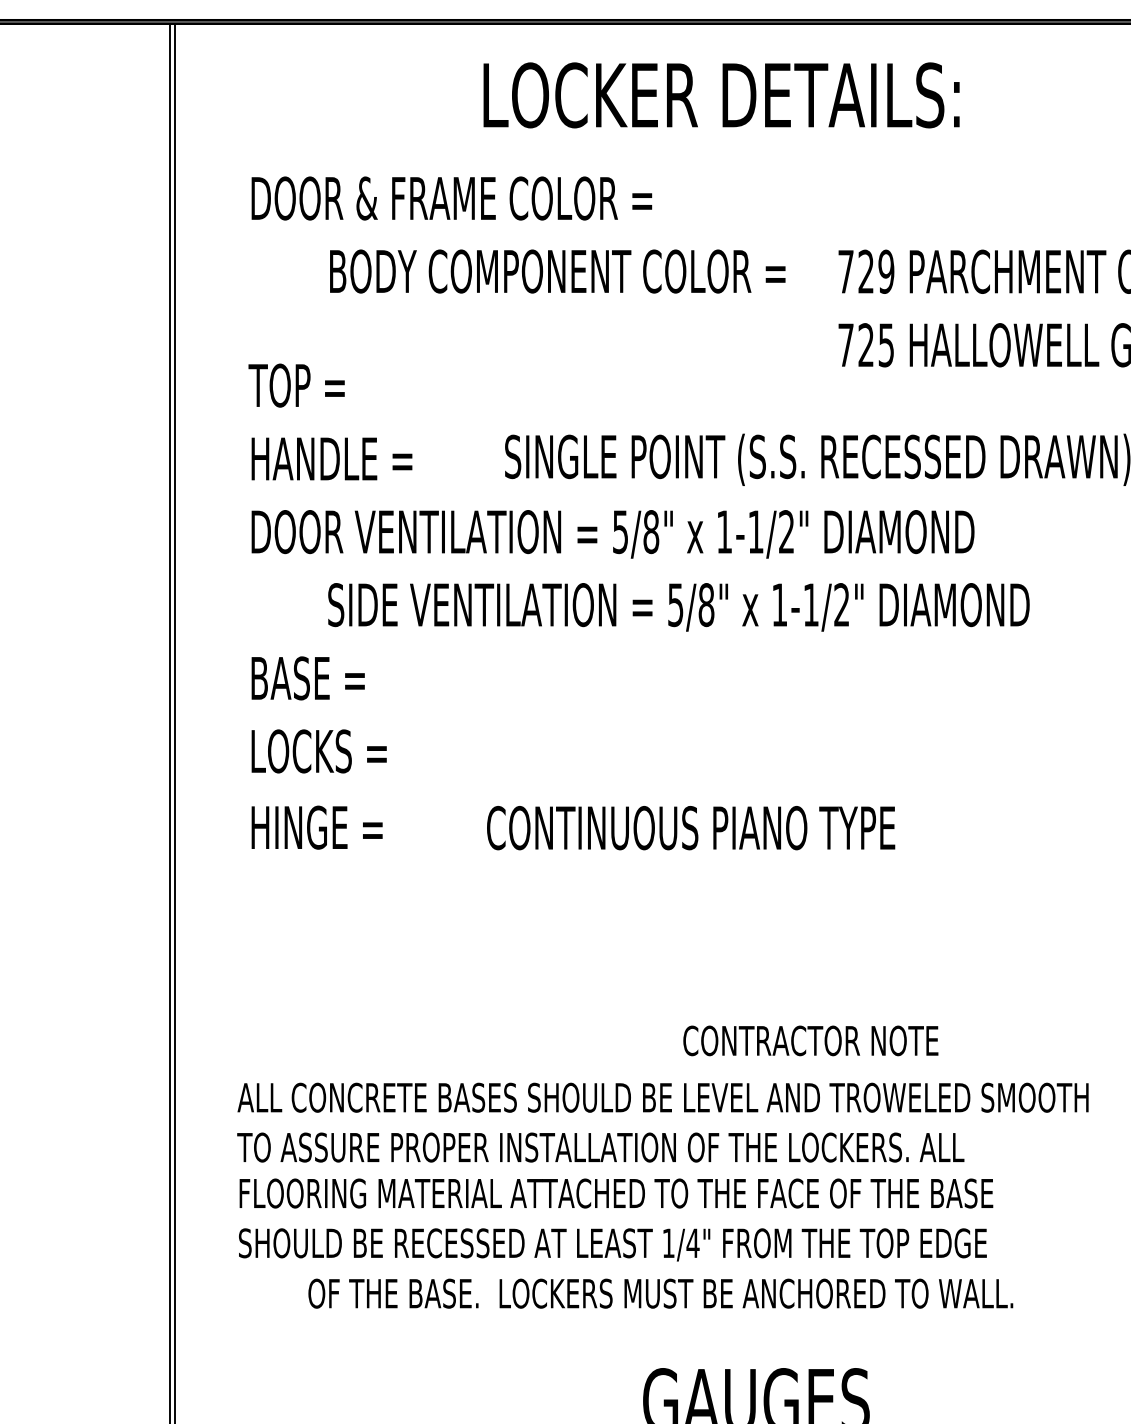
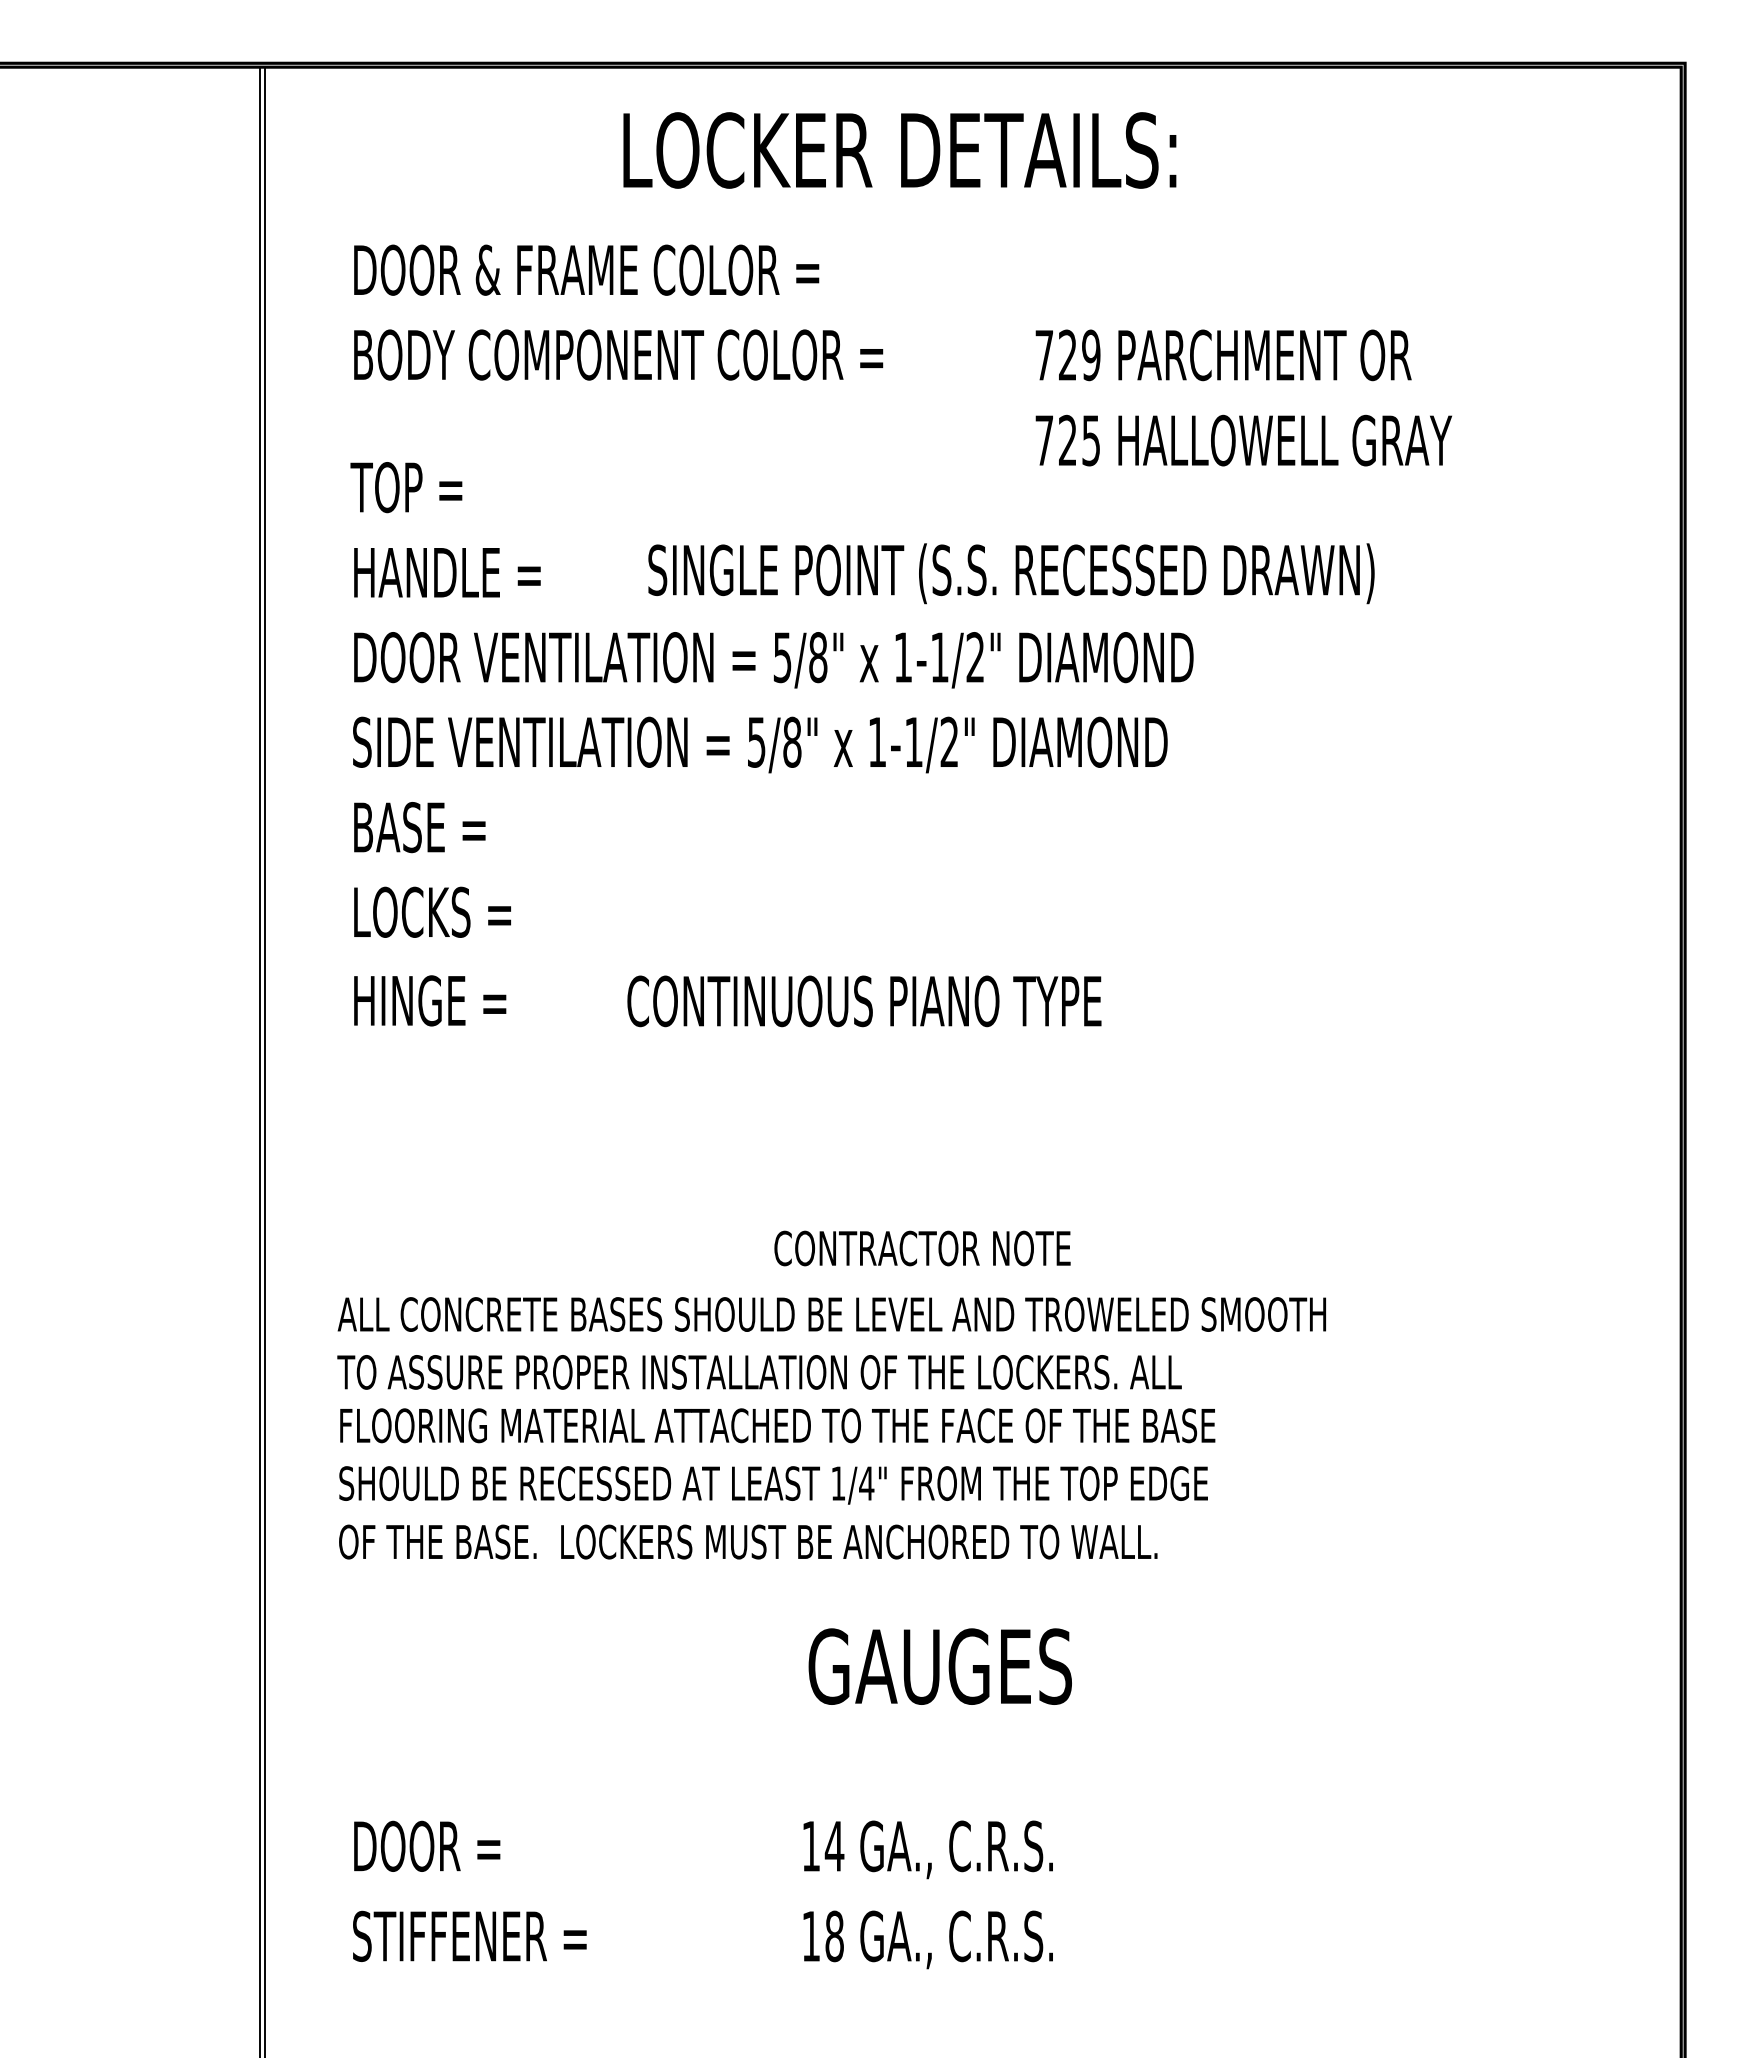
text: (557, 271) -> (618, 354), moved
text: (679, 606) -> (760, 744), moved
text: (810, 1040) -> (922, 1248), moved
text: (660, 1293) -> (748, 1541), moved

